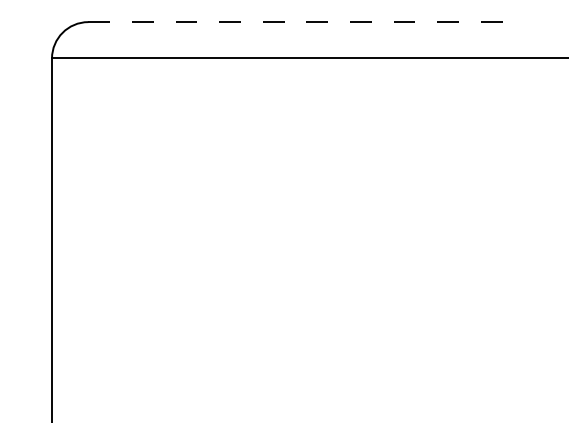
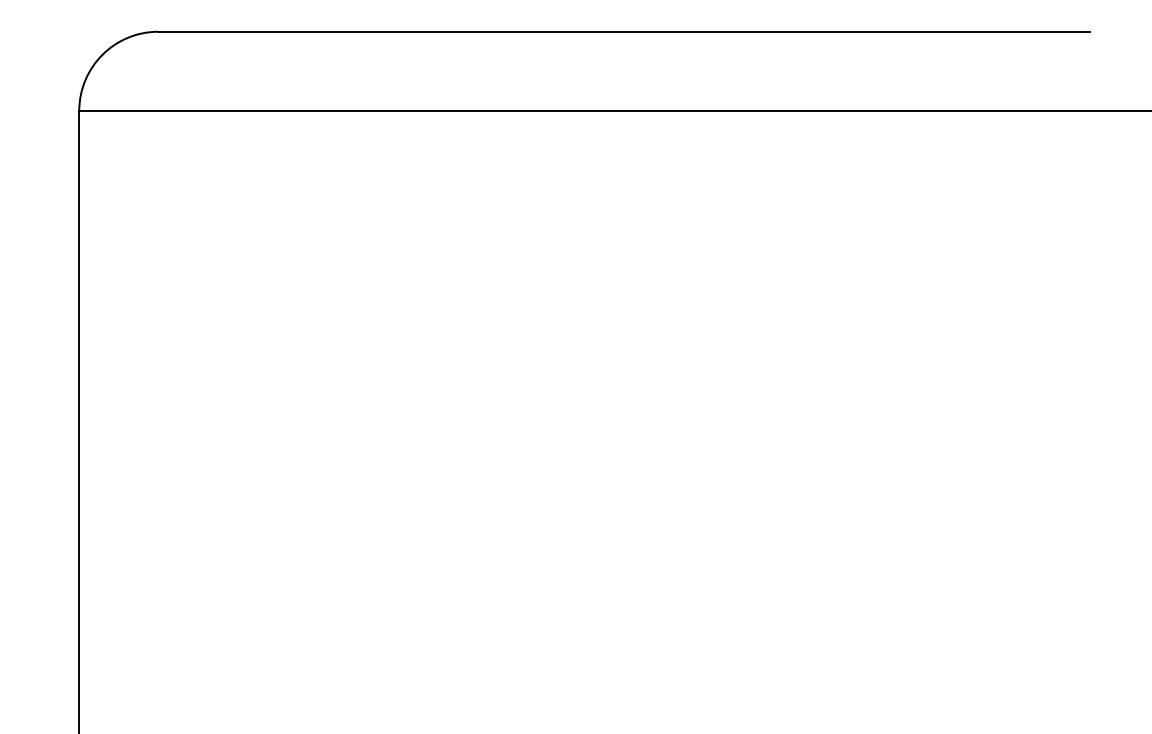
line: (303, 22) -> (625, 32), dashed -> solid

